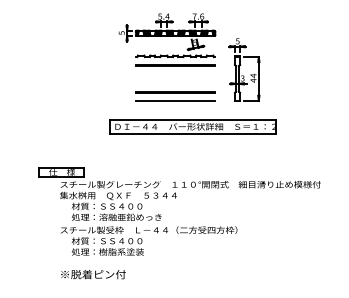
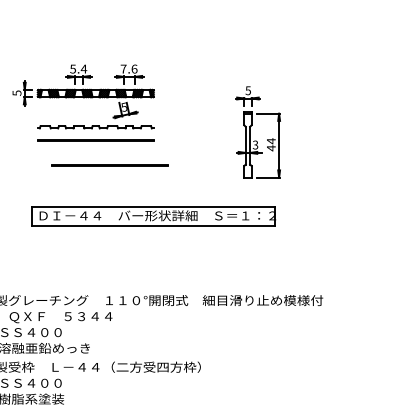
part: (167, 39) -> (83, 102), moved
part: (244, 69) -> (258, 131), moved
line: (175, 100) -> (110, 177), removed
part: (192, 126) -> (152, 215), moved

